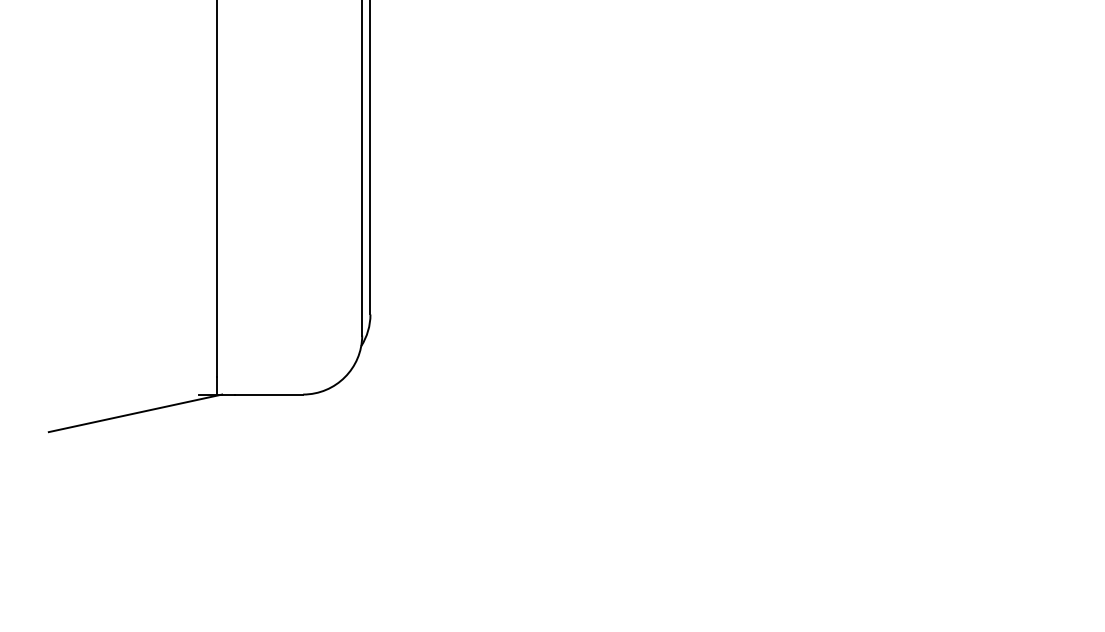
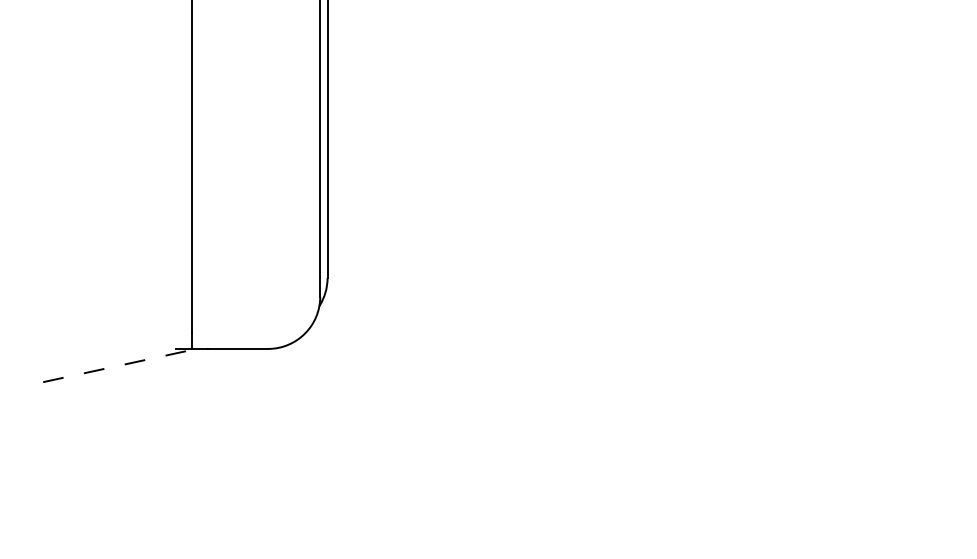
line: (136, 413) -> (120, 365), solid -> dashed

